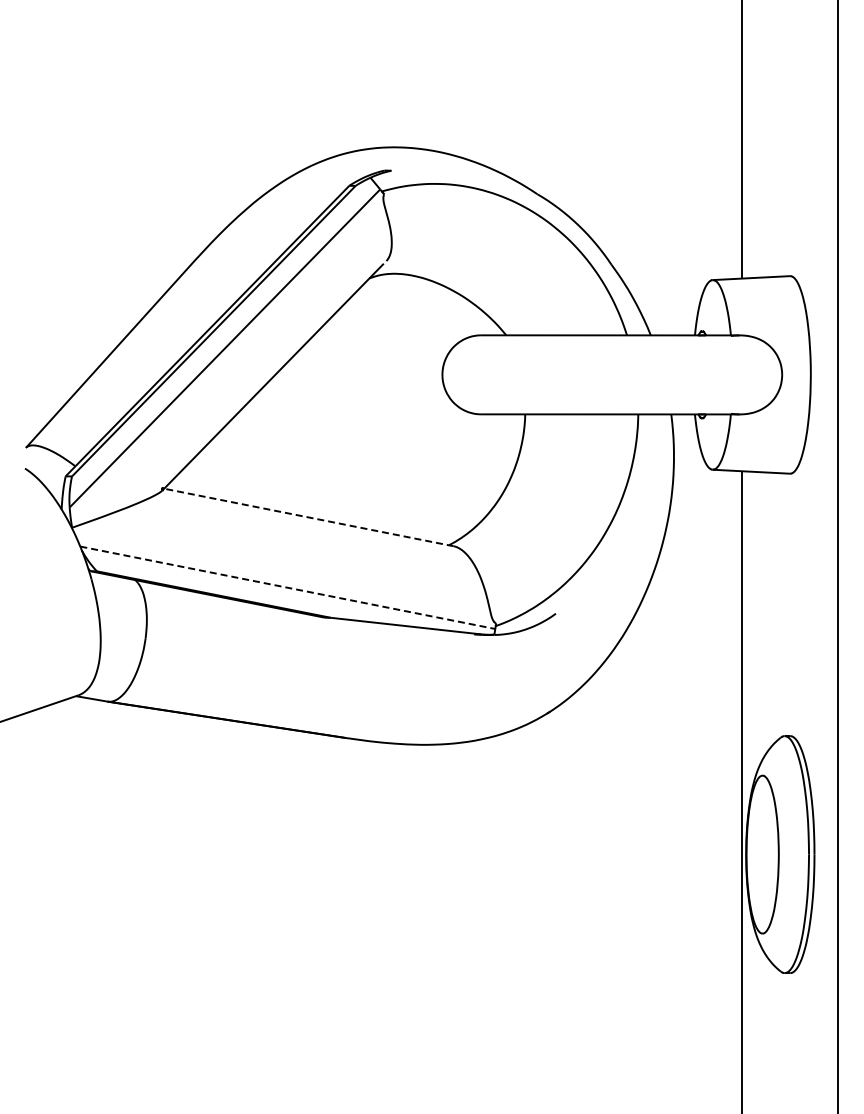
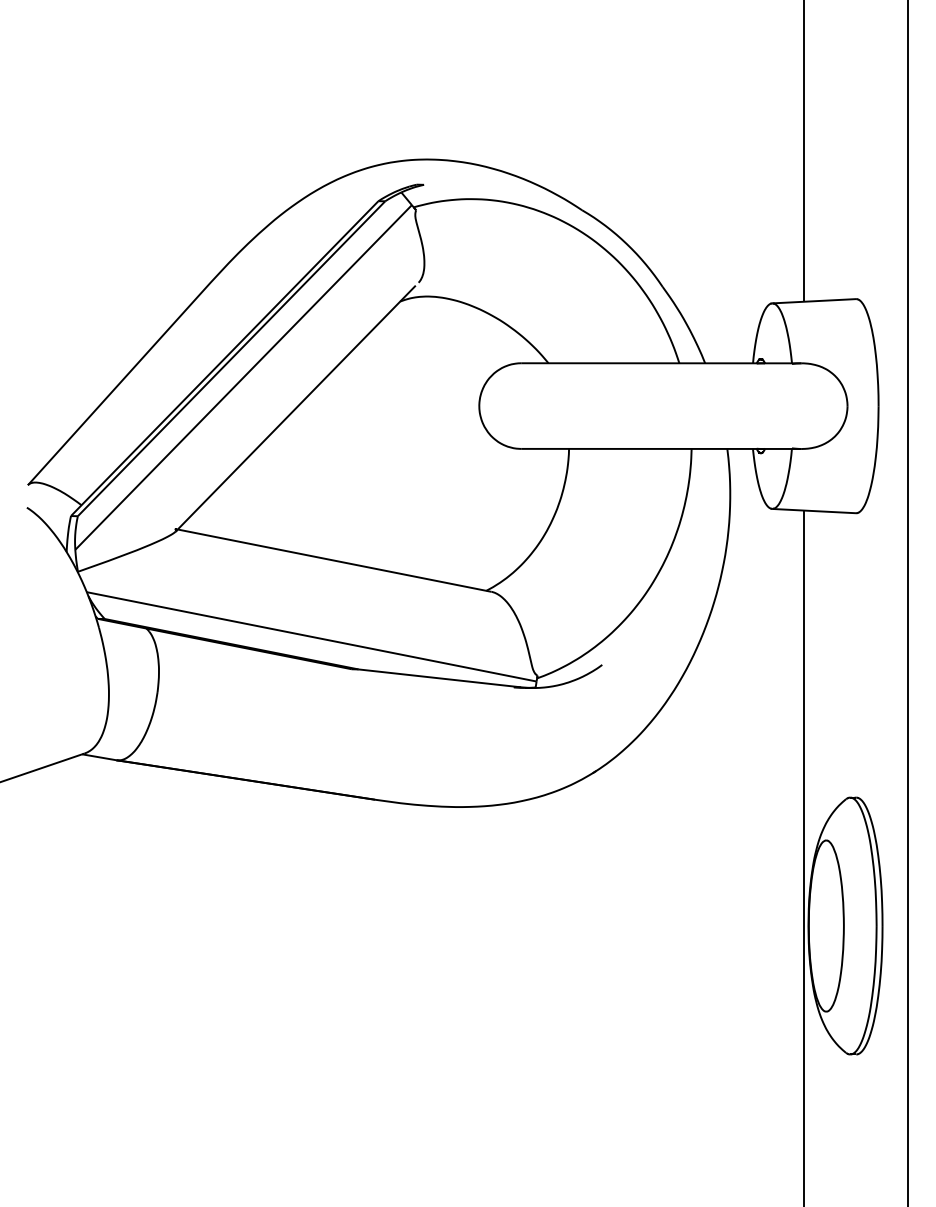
line: (308, 517) -> (334, 560), dashed -> solid
line: (287, 587) -> (311, 636), dashed -> solid

